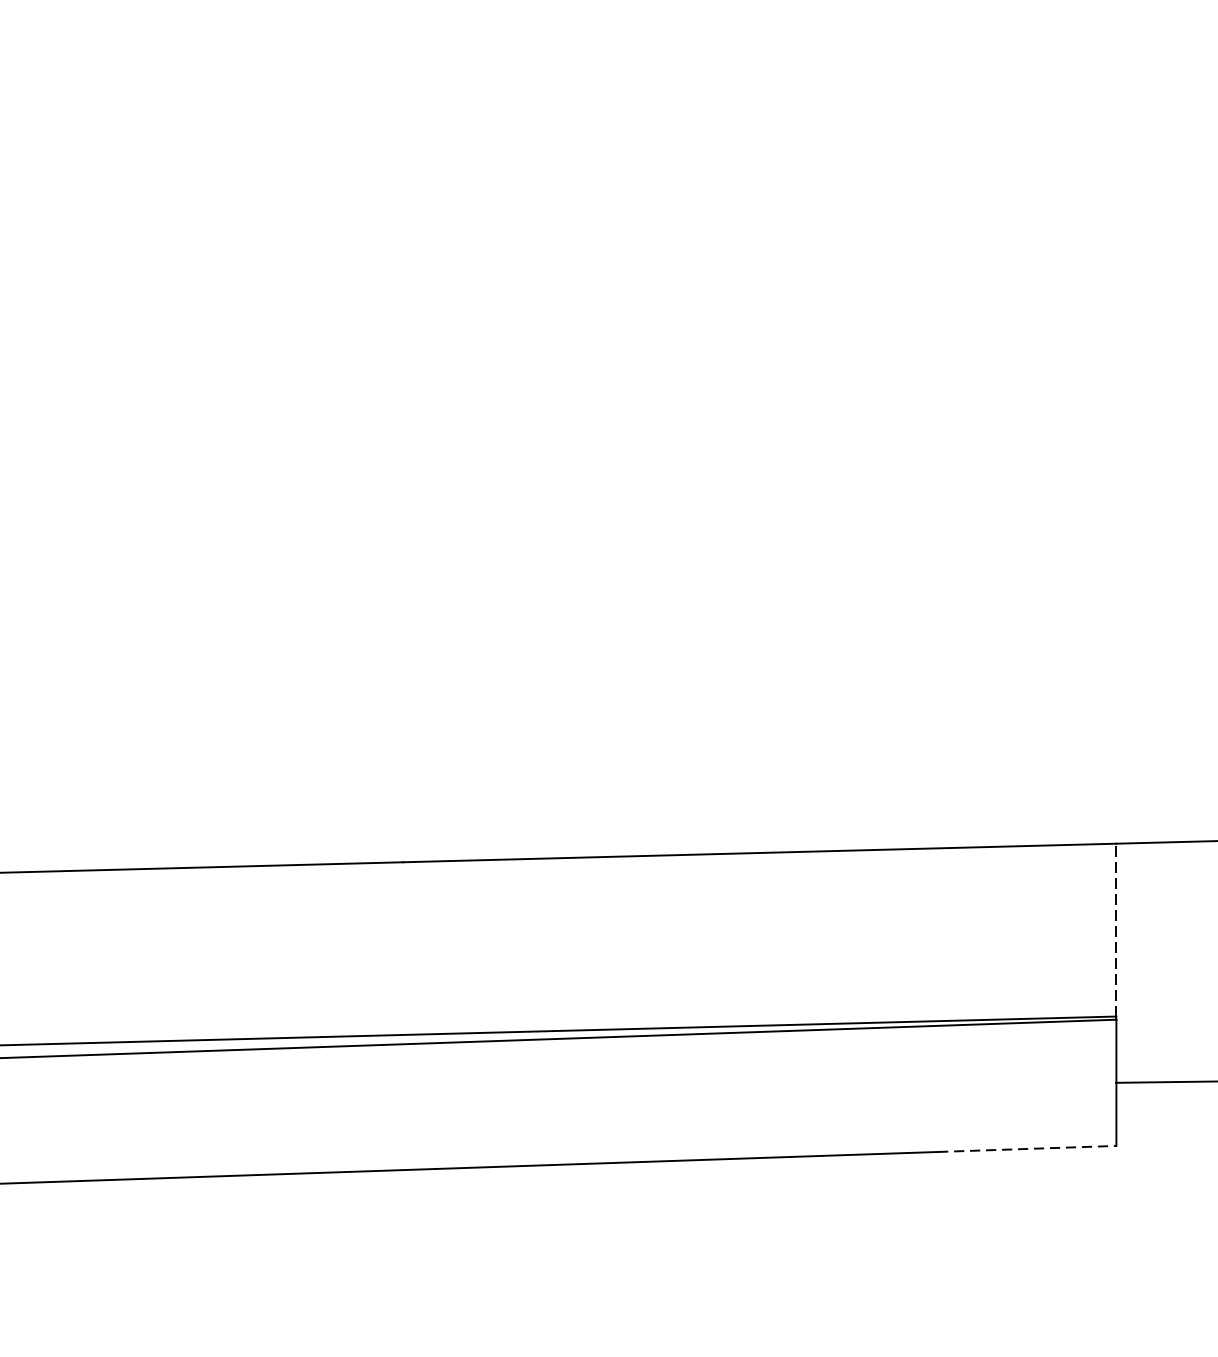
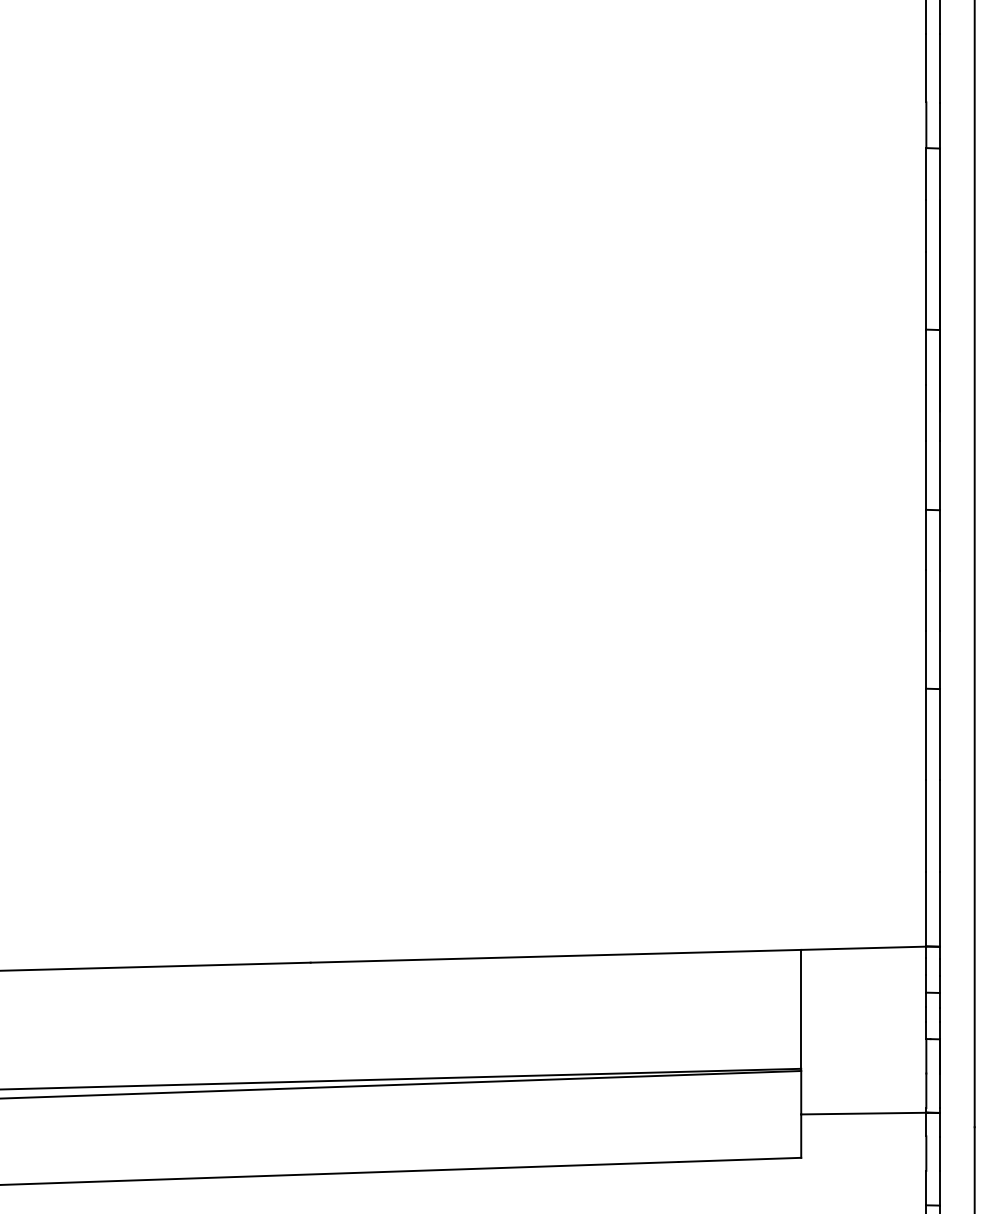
line: (1116, 928) -> (801, 1008), dashed -> solid
line: (1028, 1148) -> (740, 1159), dashed -> solid

